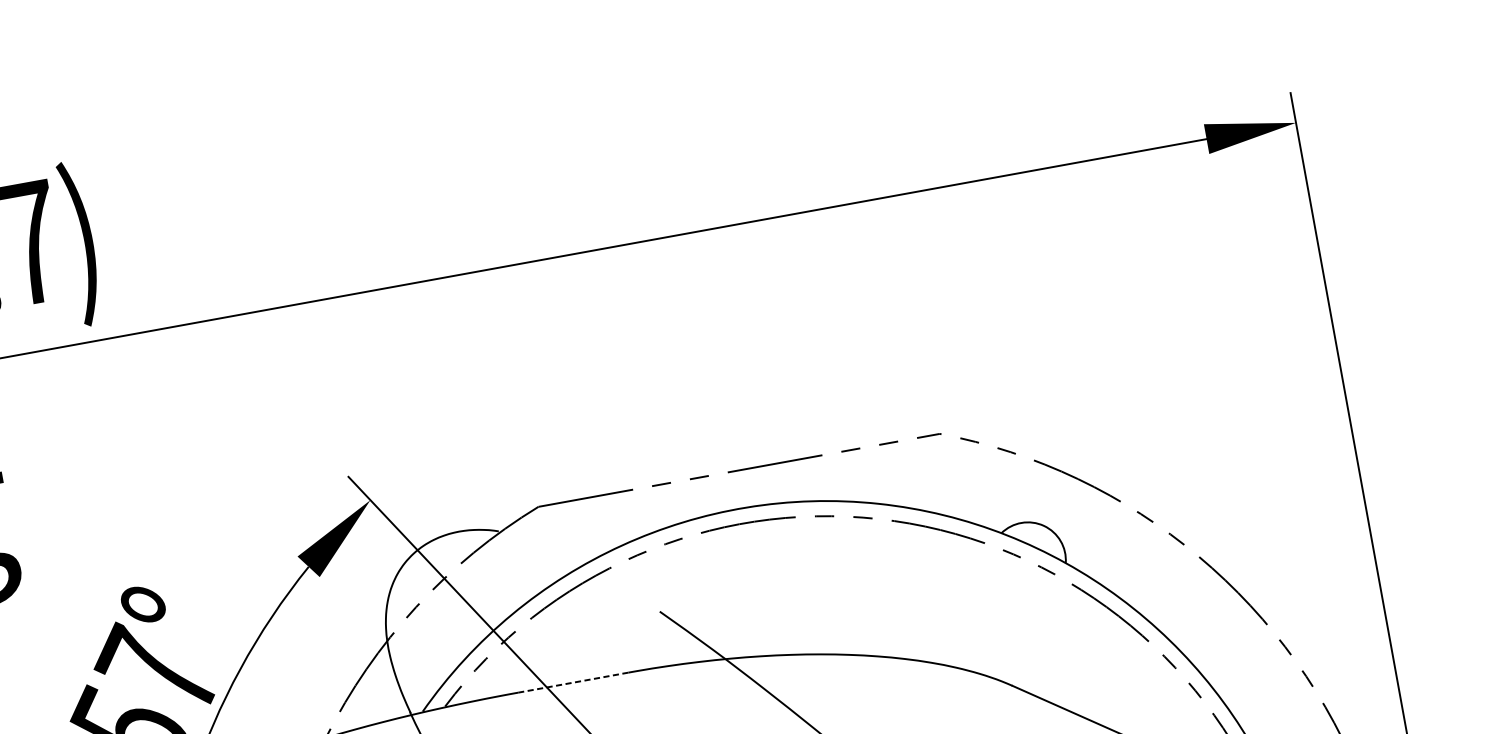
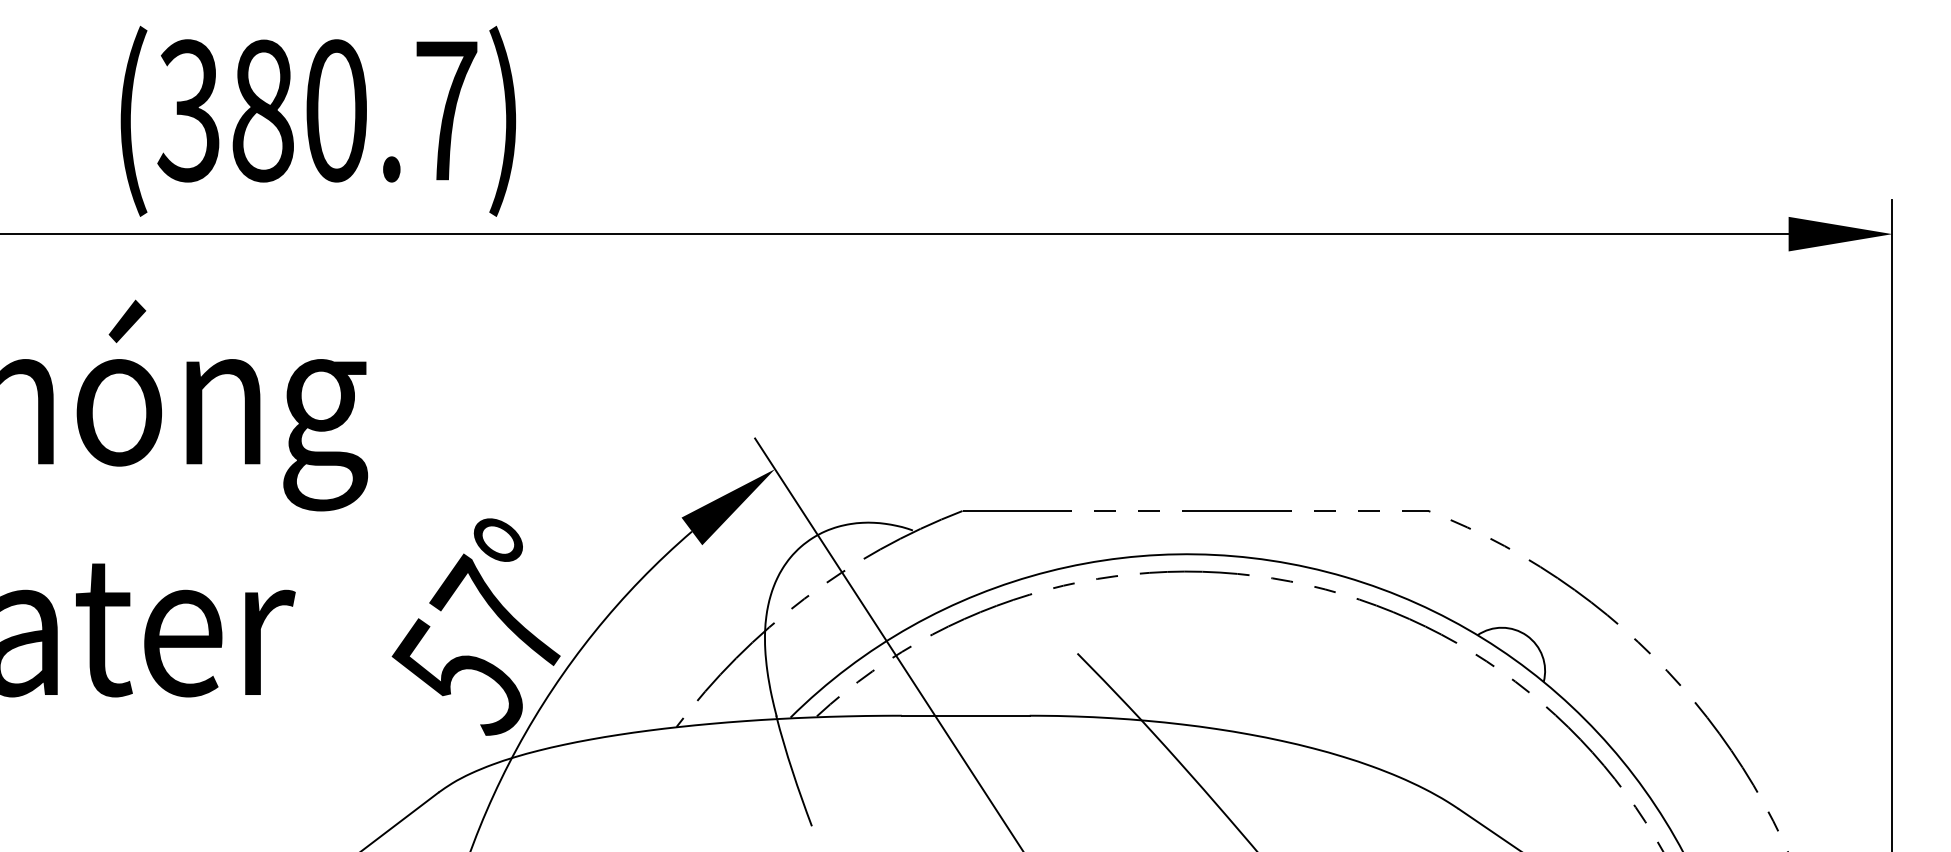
line: (573, 682) -> (965, 715), dashed -> solid

